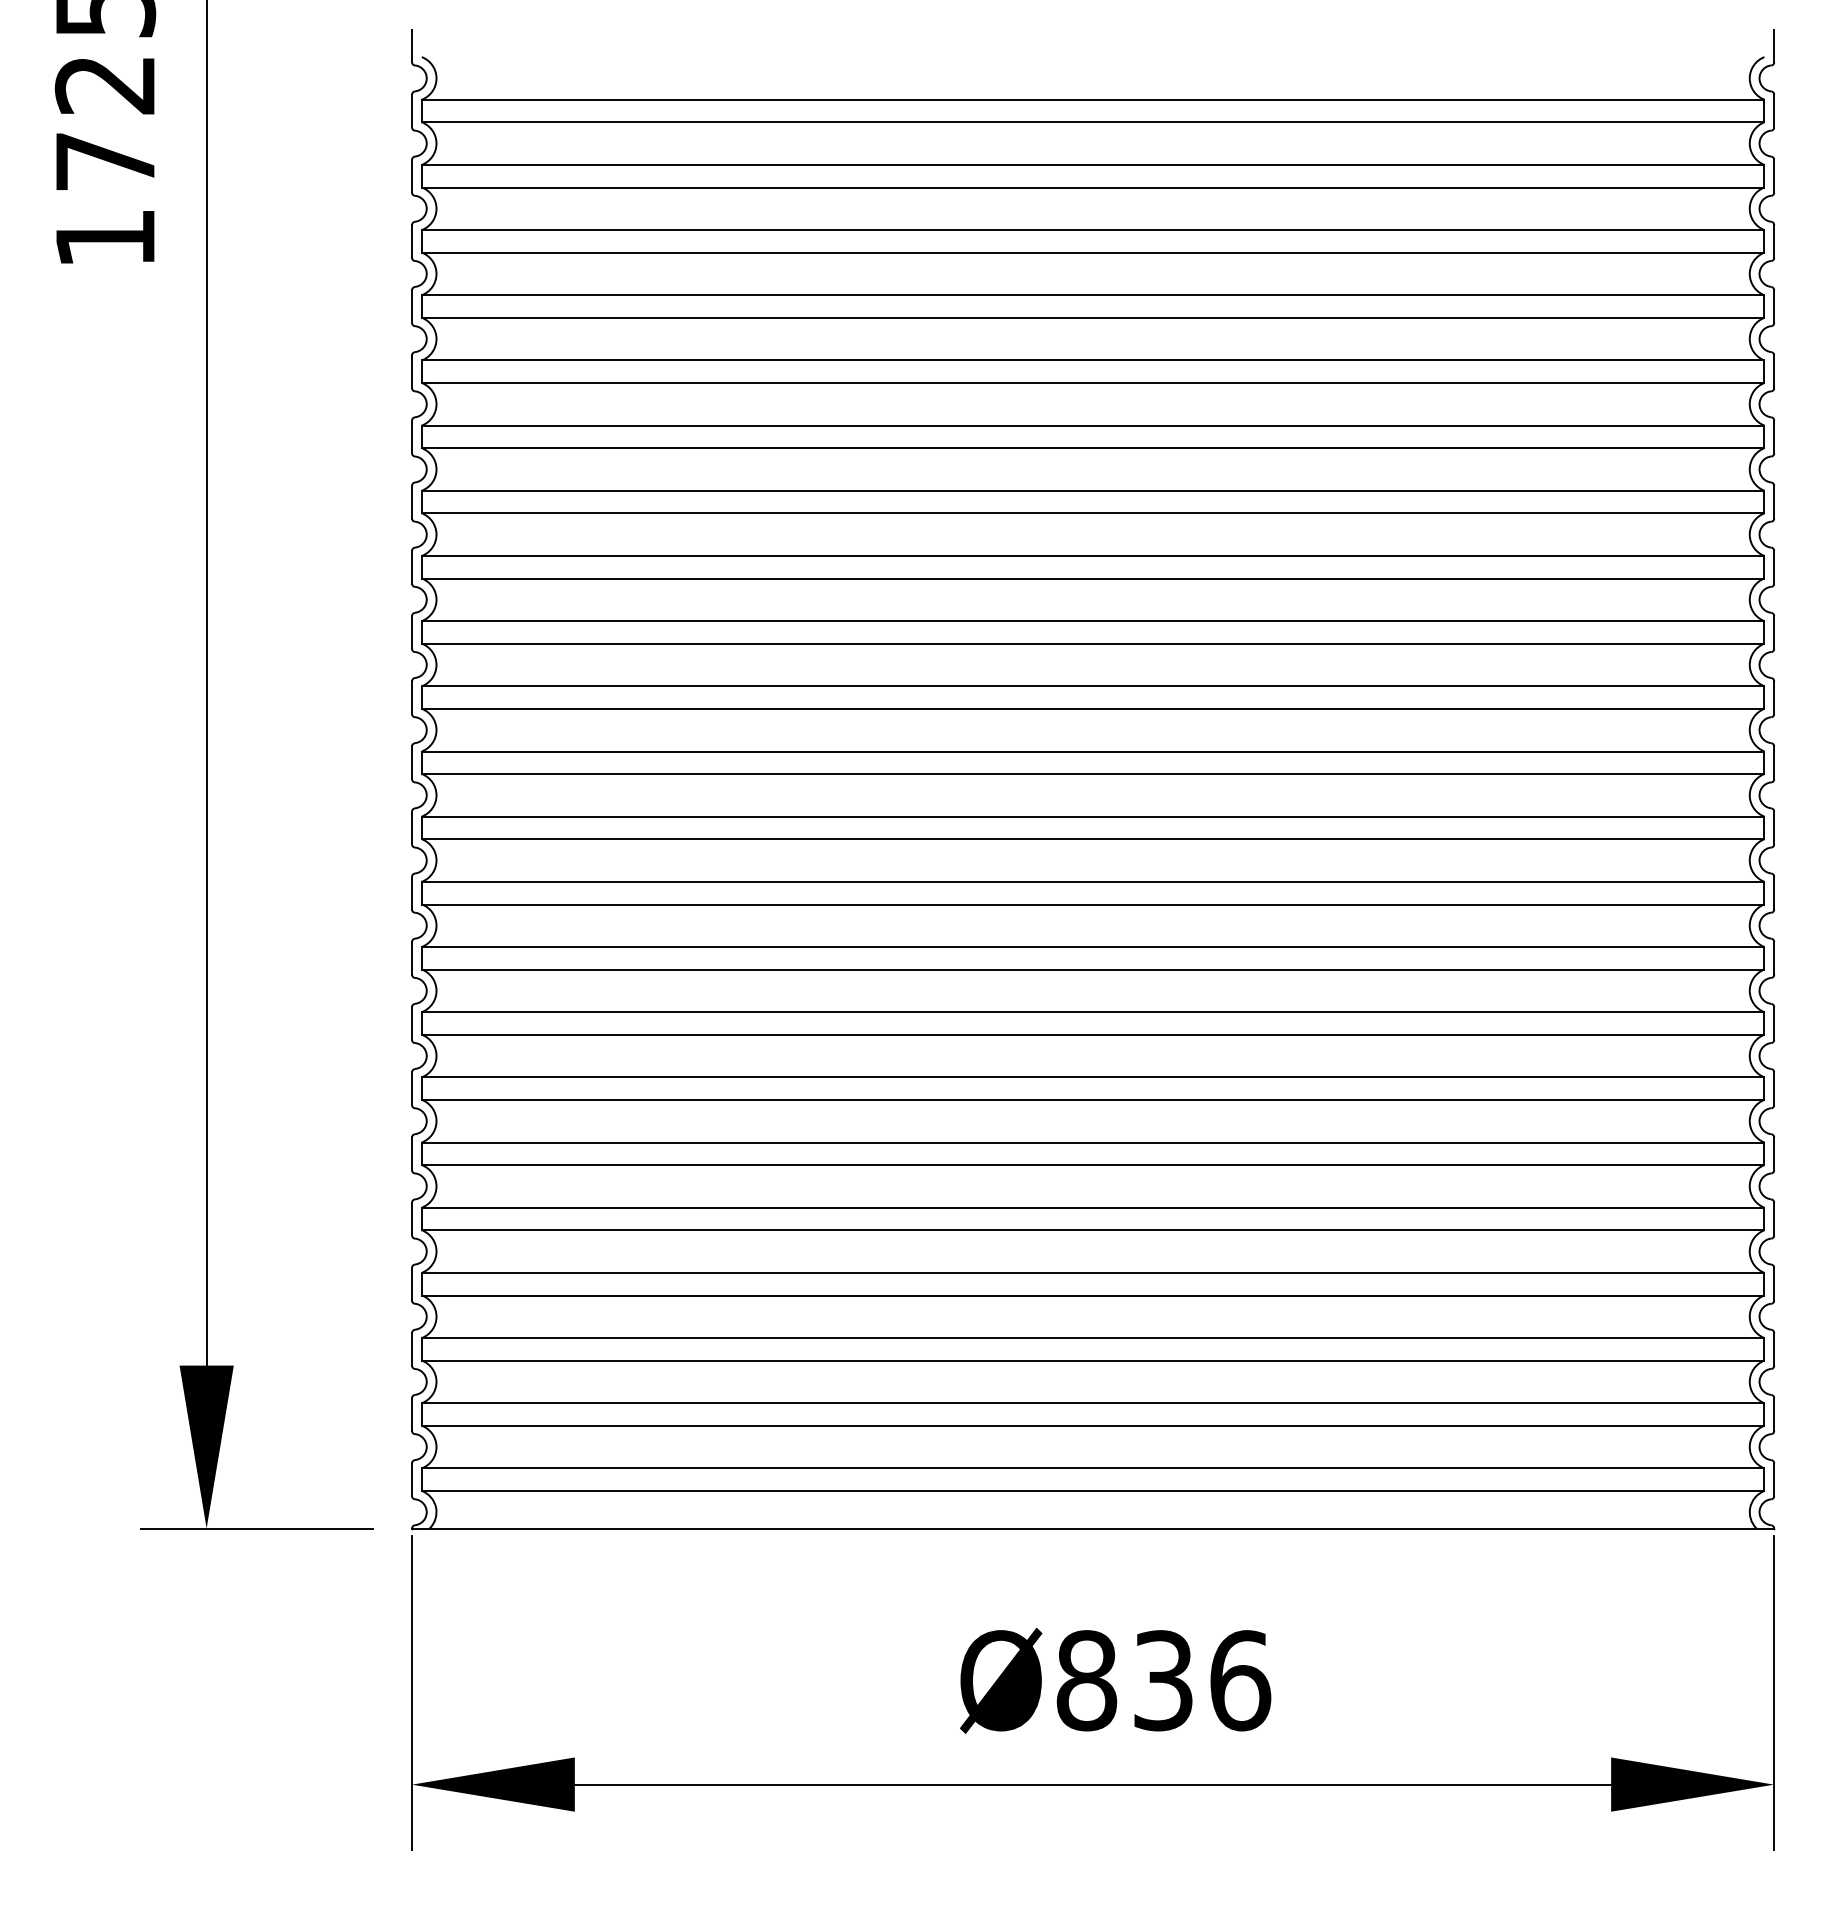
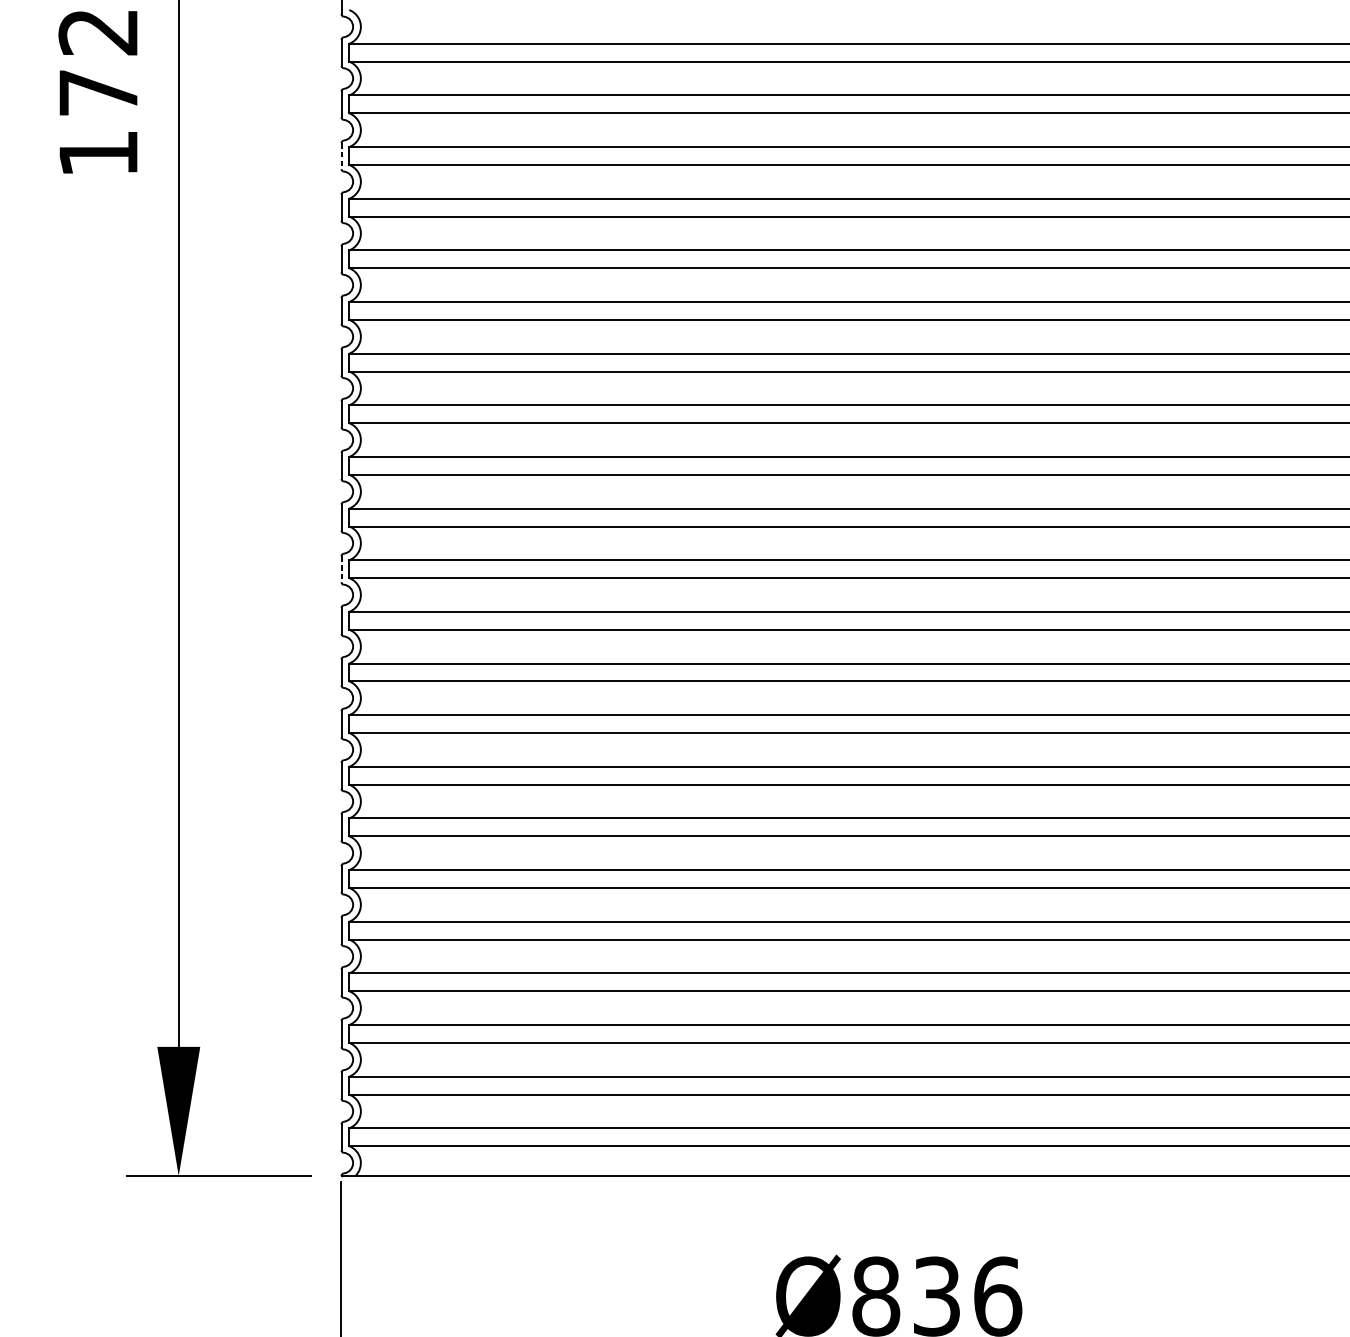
line: (412, 241) -> (341, 156), solid -> dashed
line: (412, 763) -> (341, 569), solid -> dashed

